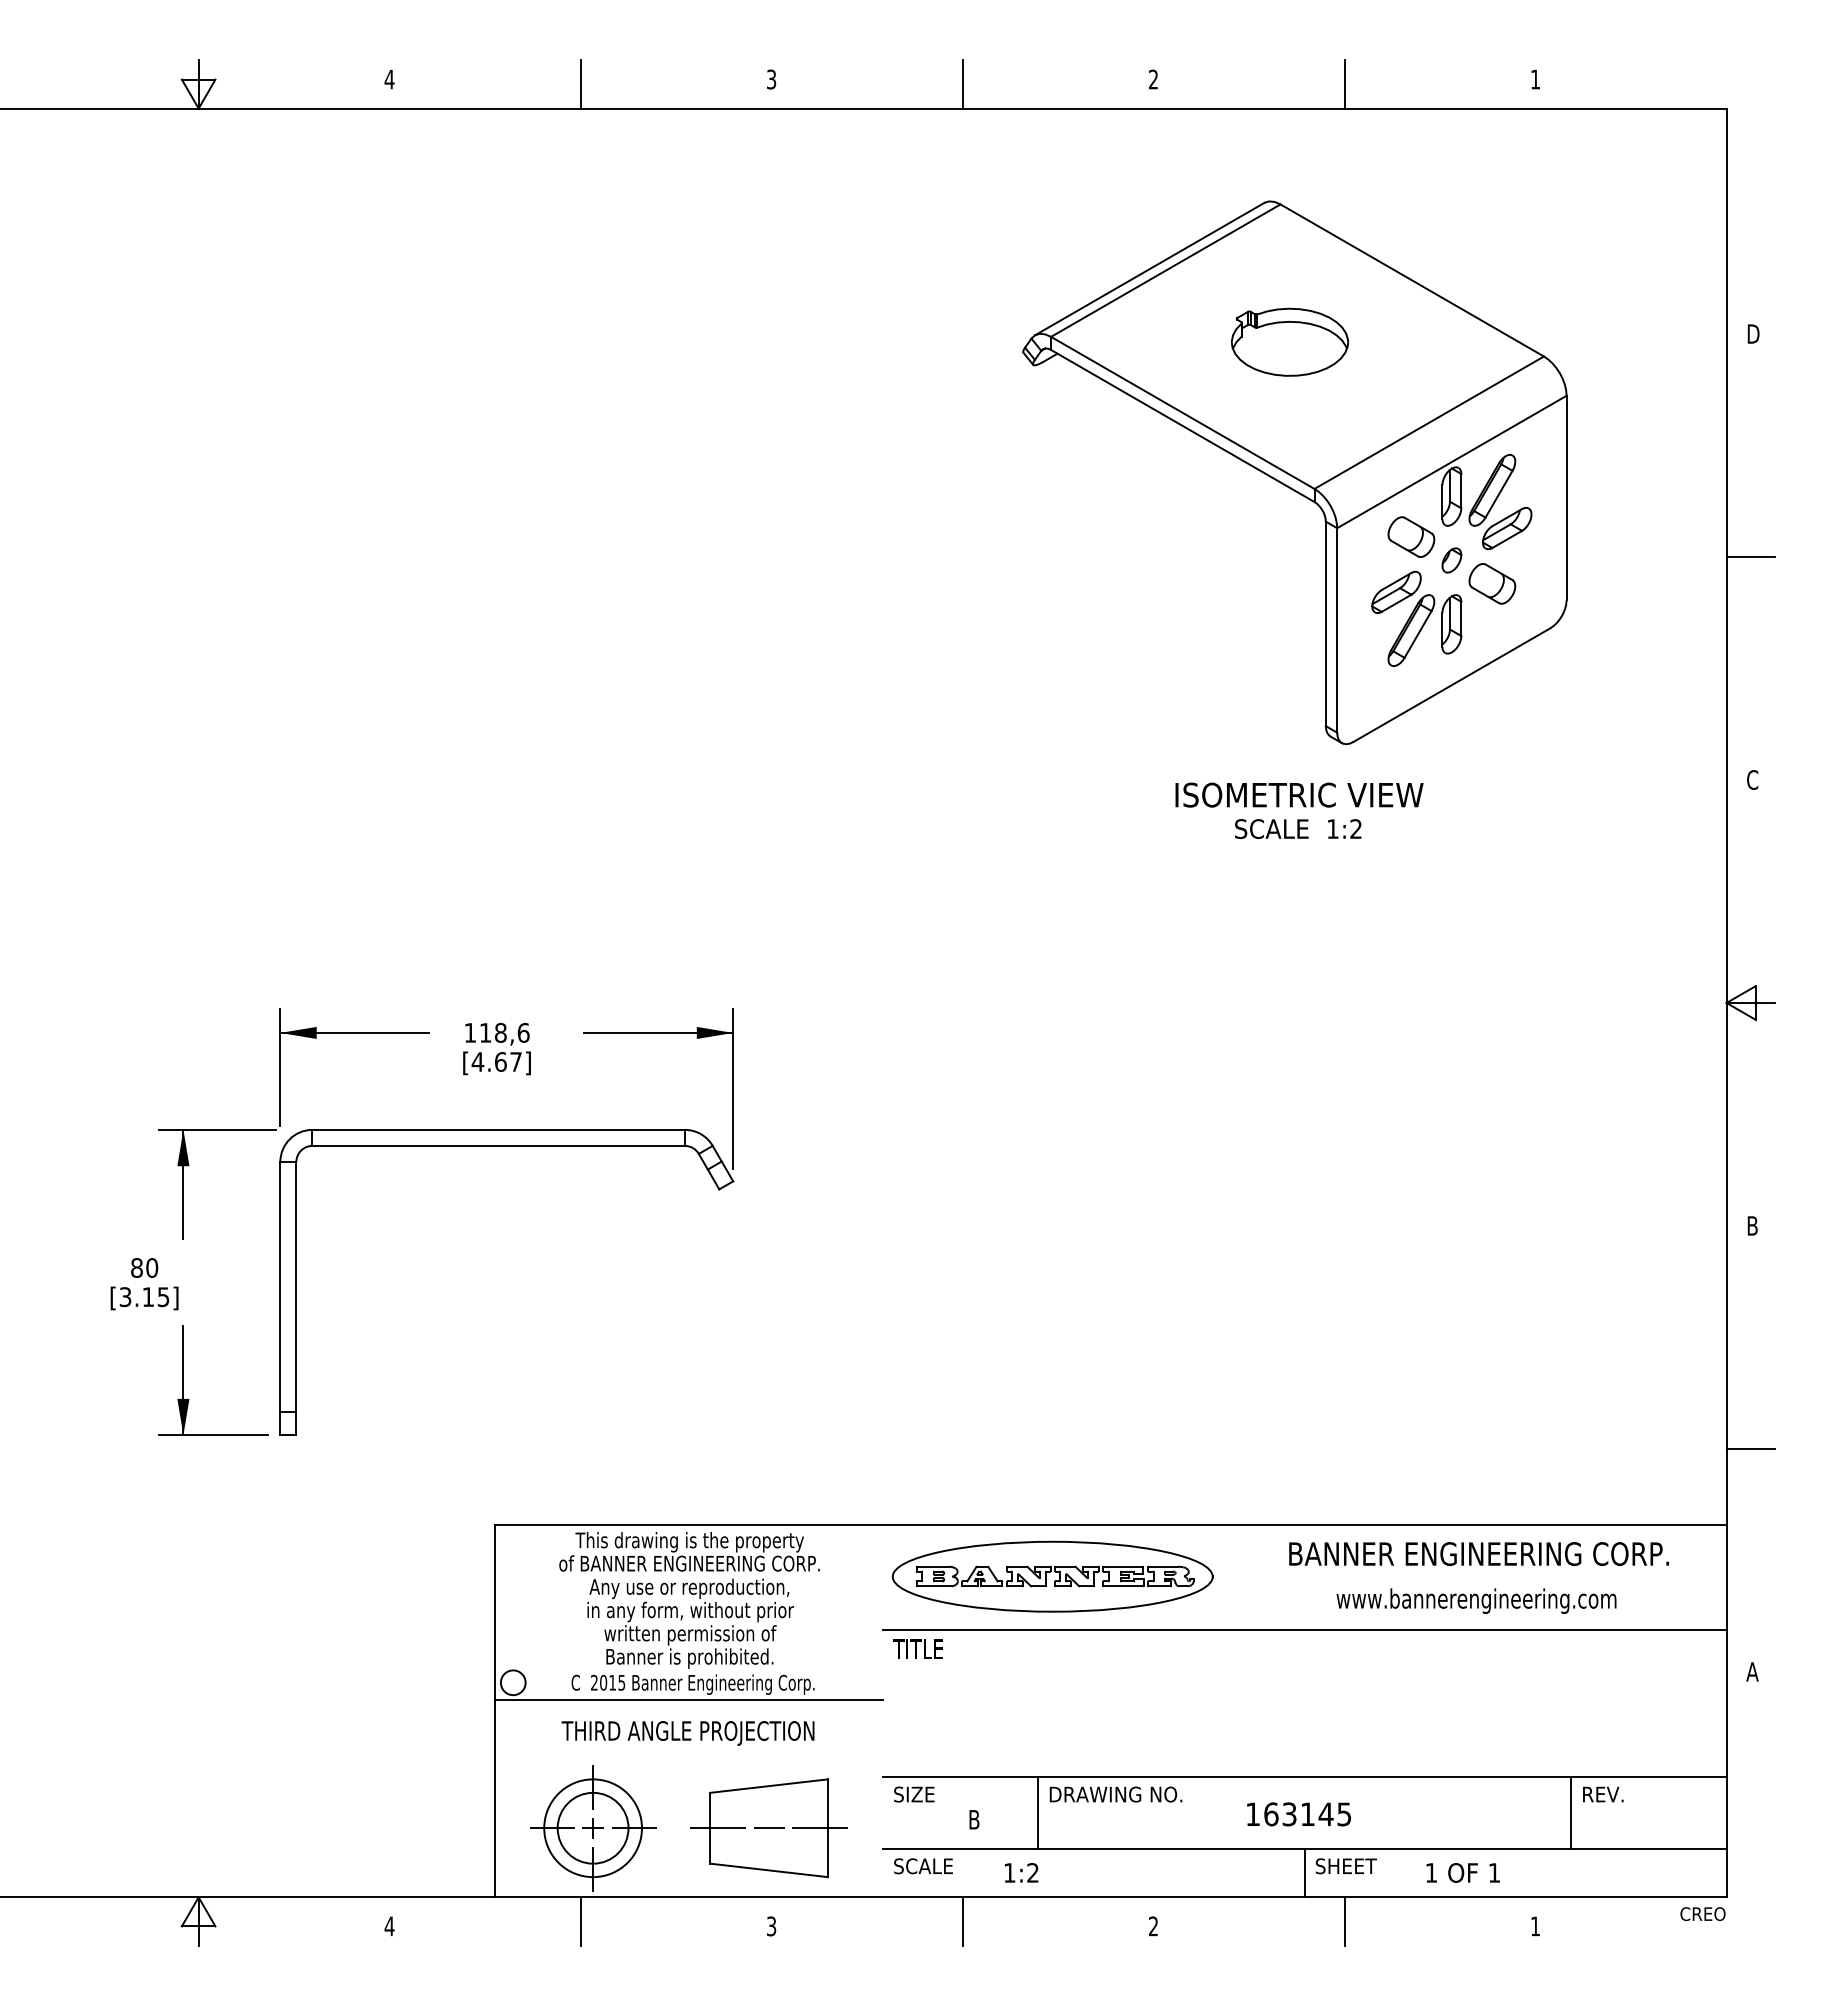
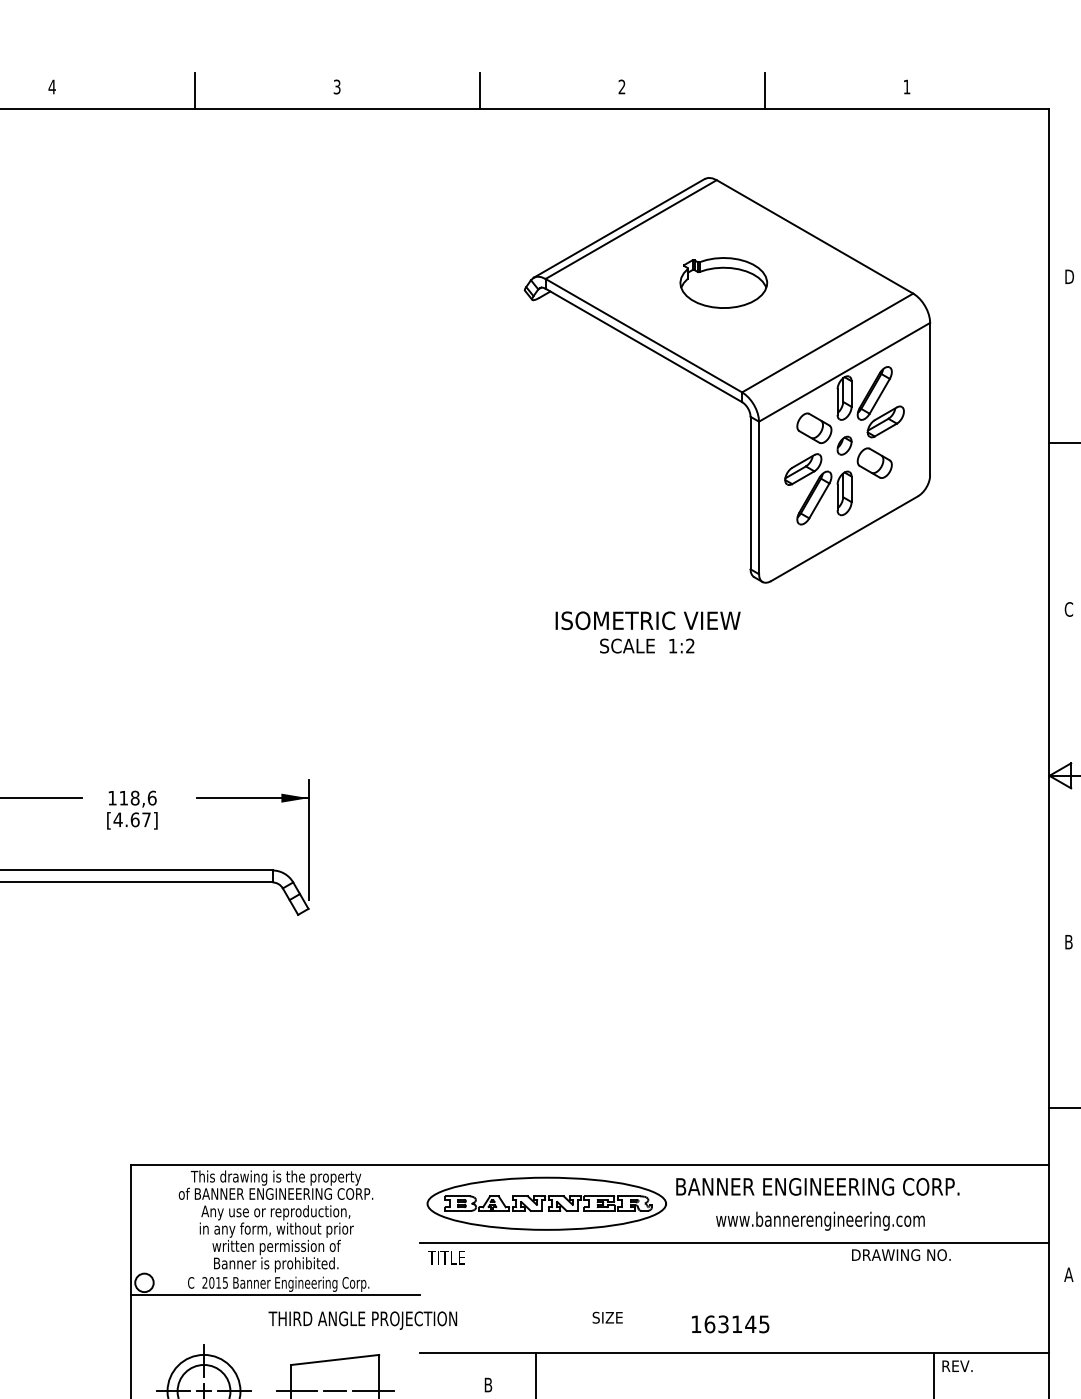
text: (1299, 810) -> (648, 632), moved
text: (1478, 1553) -> (817, 1186), moved
text: (1476, 1600) -> (820, 1220), moved
text: (687, 1733) -> (362, 1320), moved
text: (914, 1794) -> (607, 1317), moved
text: (1115, 1794) -> (900, 1255), moved
text: (1298, 1814) -> (730, 1324), moved

